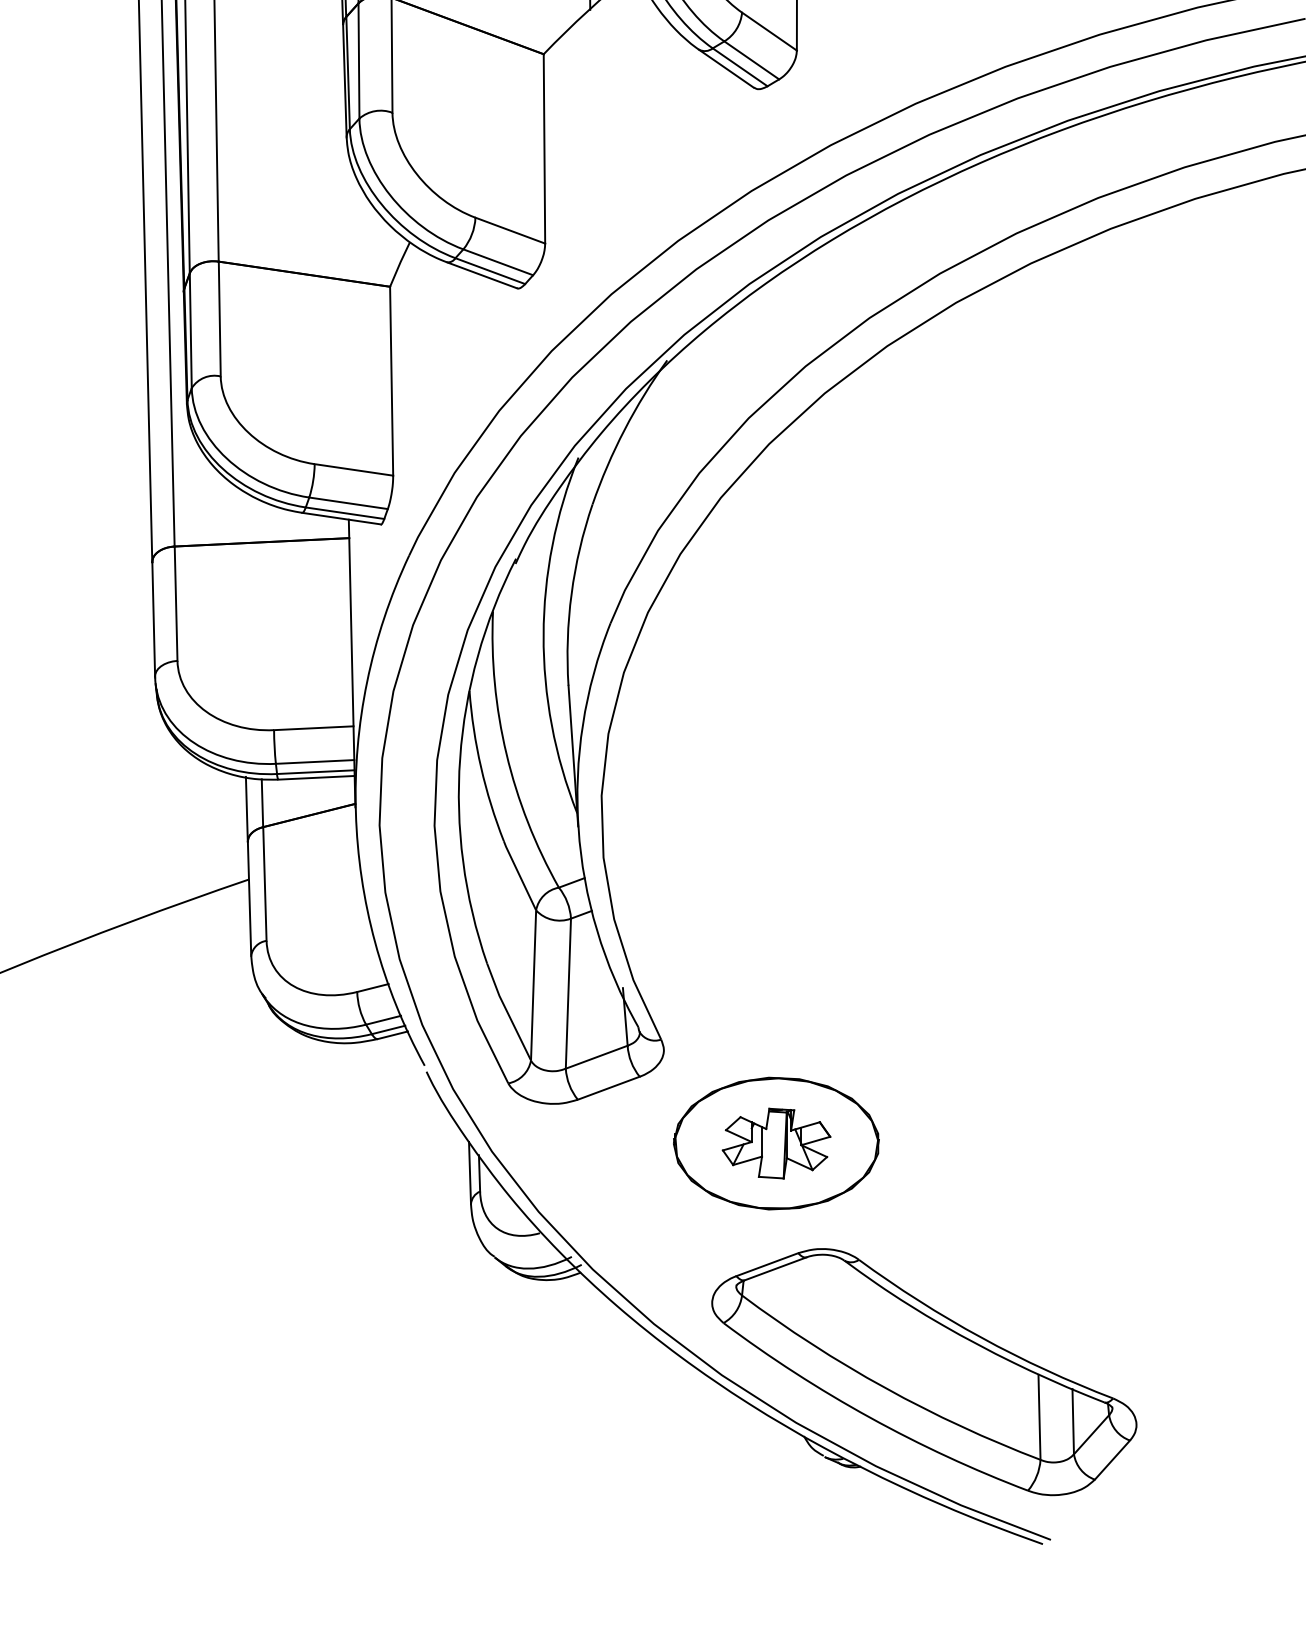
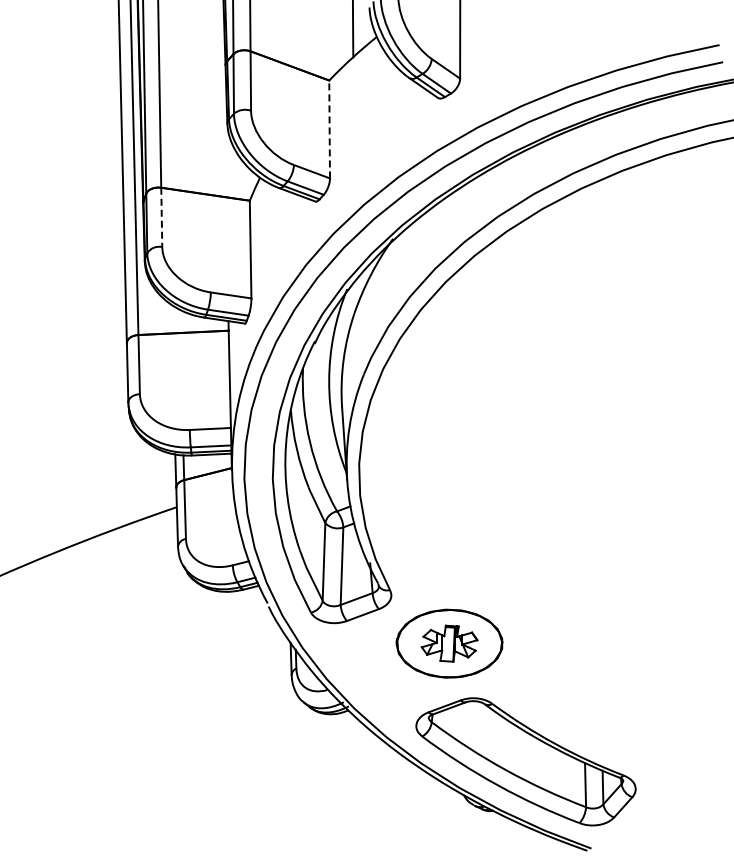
line: (544, 148) -> (329, 129), solid -> dashed
line: (219, 319) -> (161, 217), solid -> dashed

